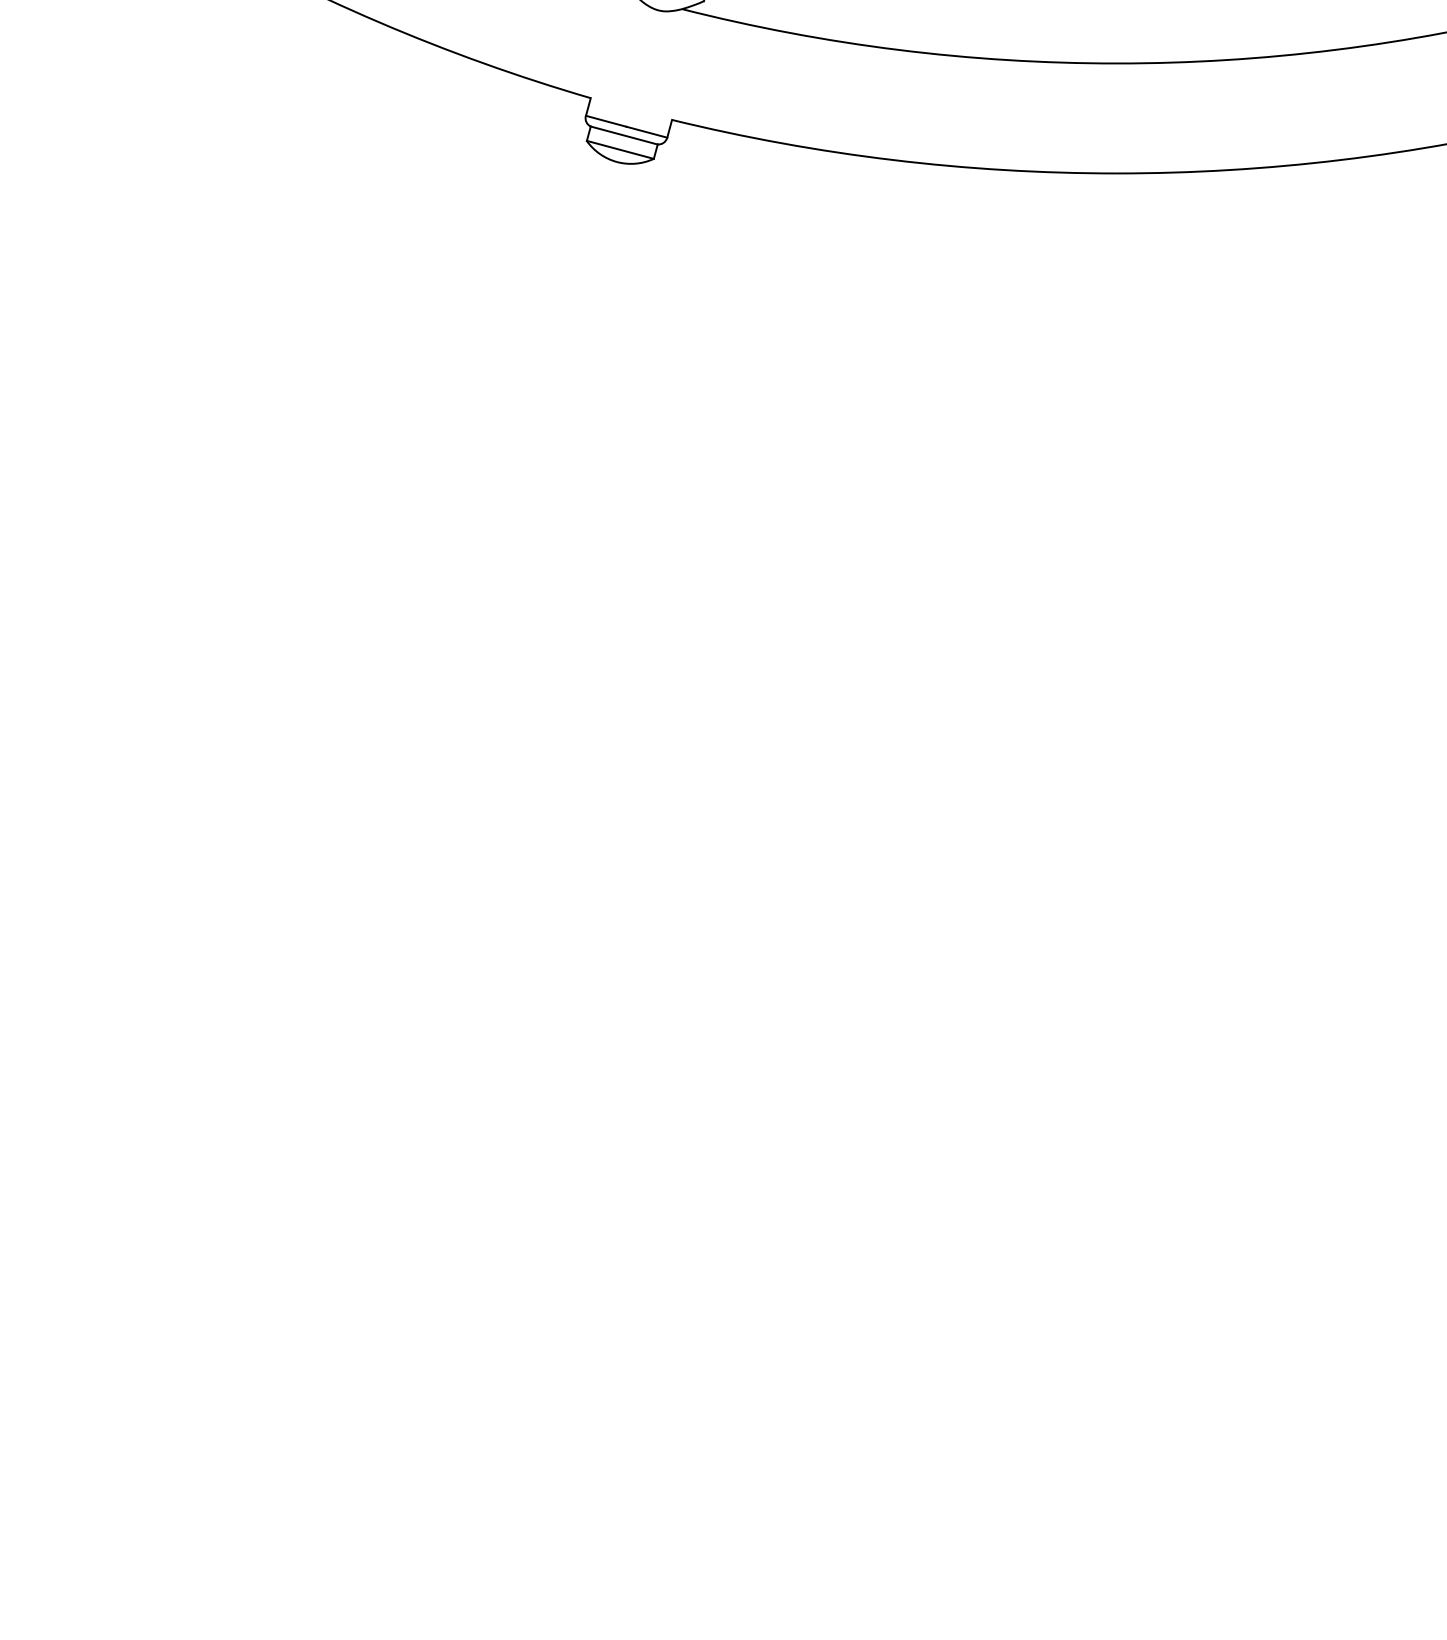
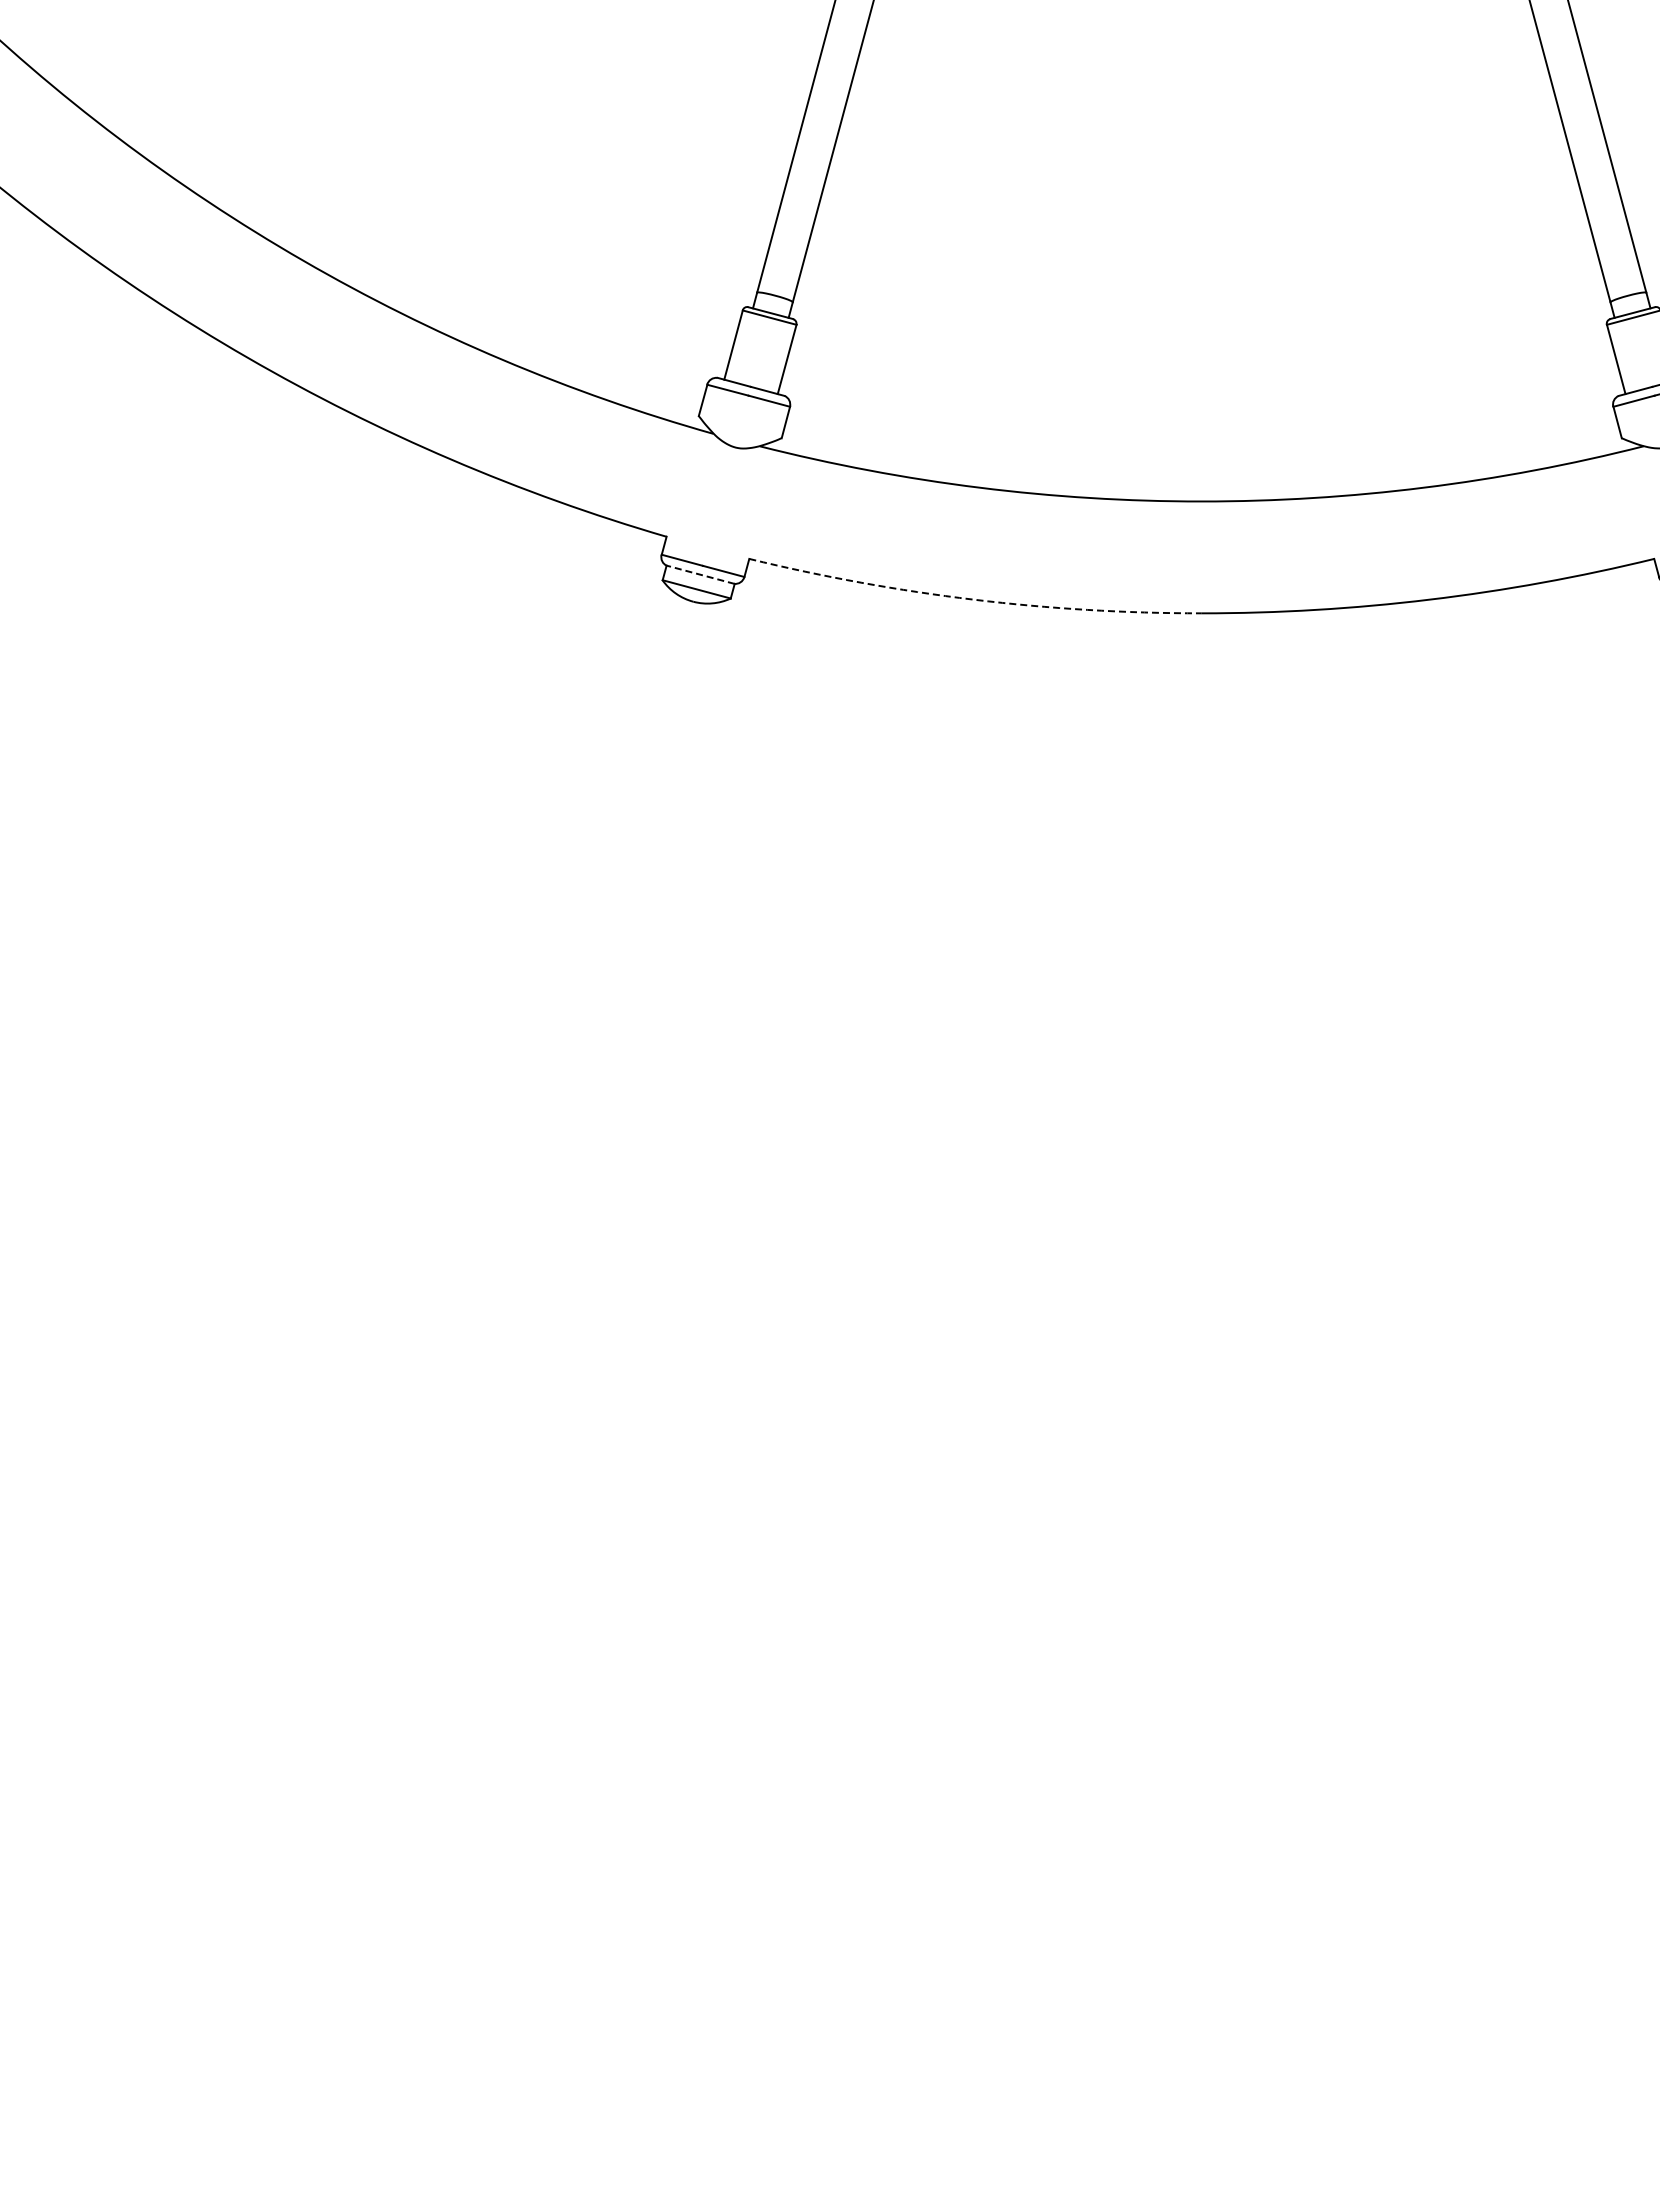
line: (624, 135) -> (700, 574), solid -> dashed
arc: (892, 159) -> (973, 599), solid -> dashed

